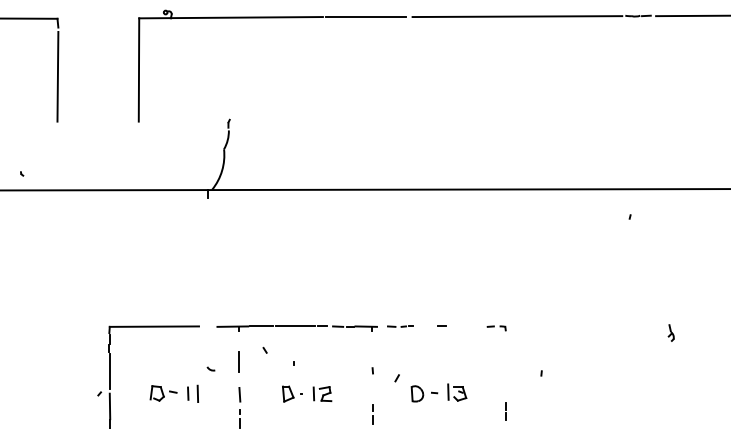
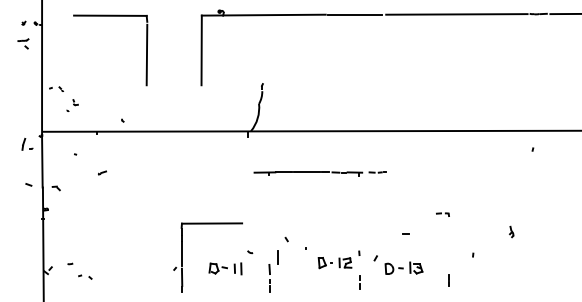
line: (441, 325) -> (405, 233), moved
part: (313, 328) -> (319, 173), moved
part: (496, 328) -> (442, 214), moved
part: (671, 332) -> (511, 231), moved
line: (238, 362) -> (277, 257), moved
part: (306, 394) -> (334, 263), moved

